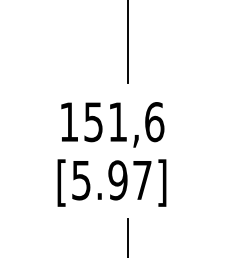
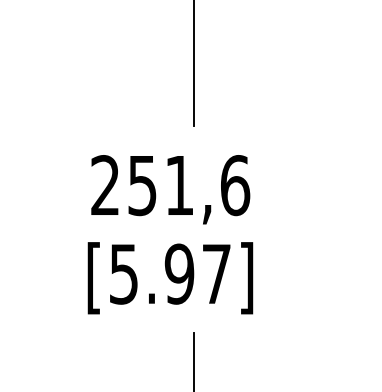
text: (68, 121) -> (104, 184), 151,6 -> 251,6

